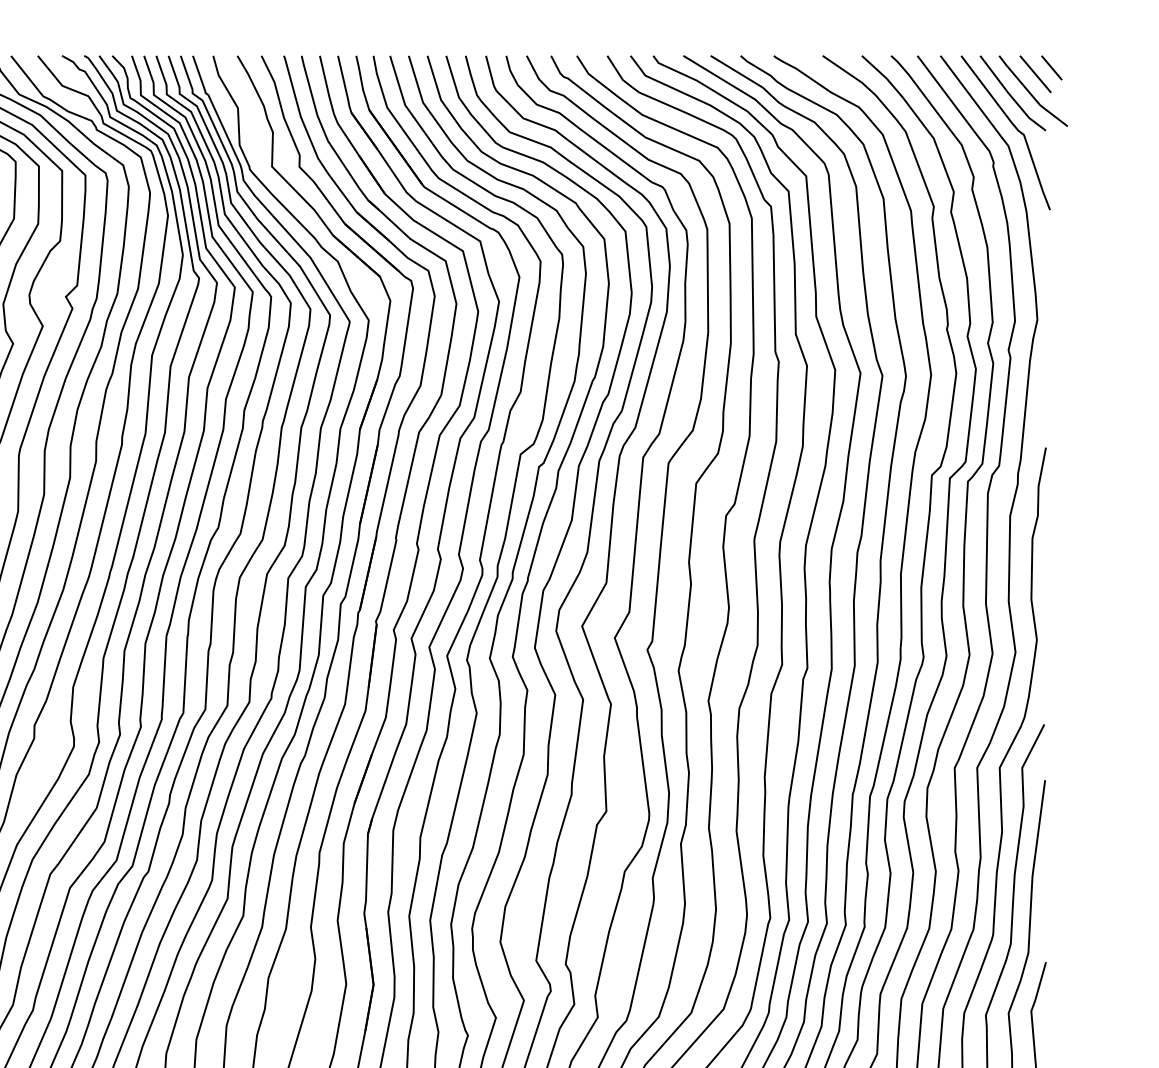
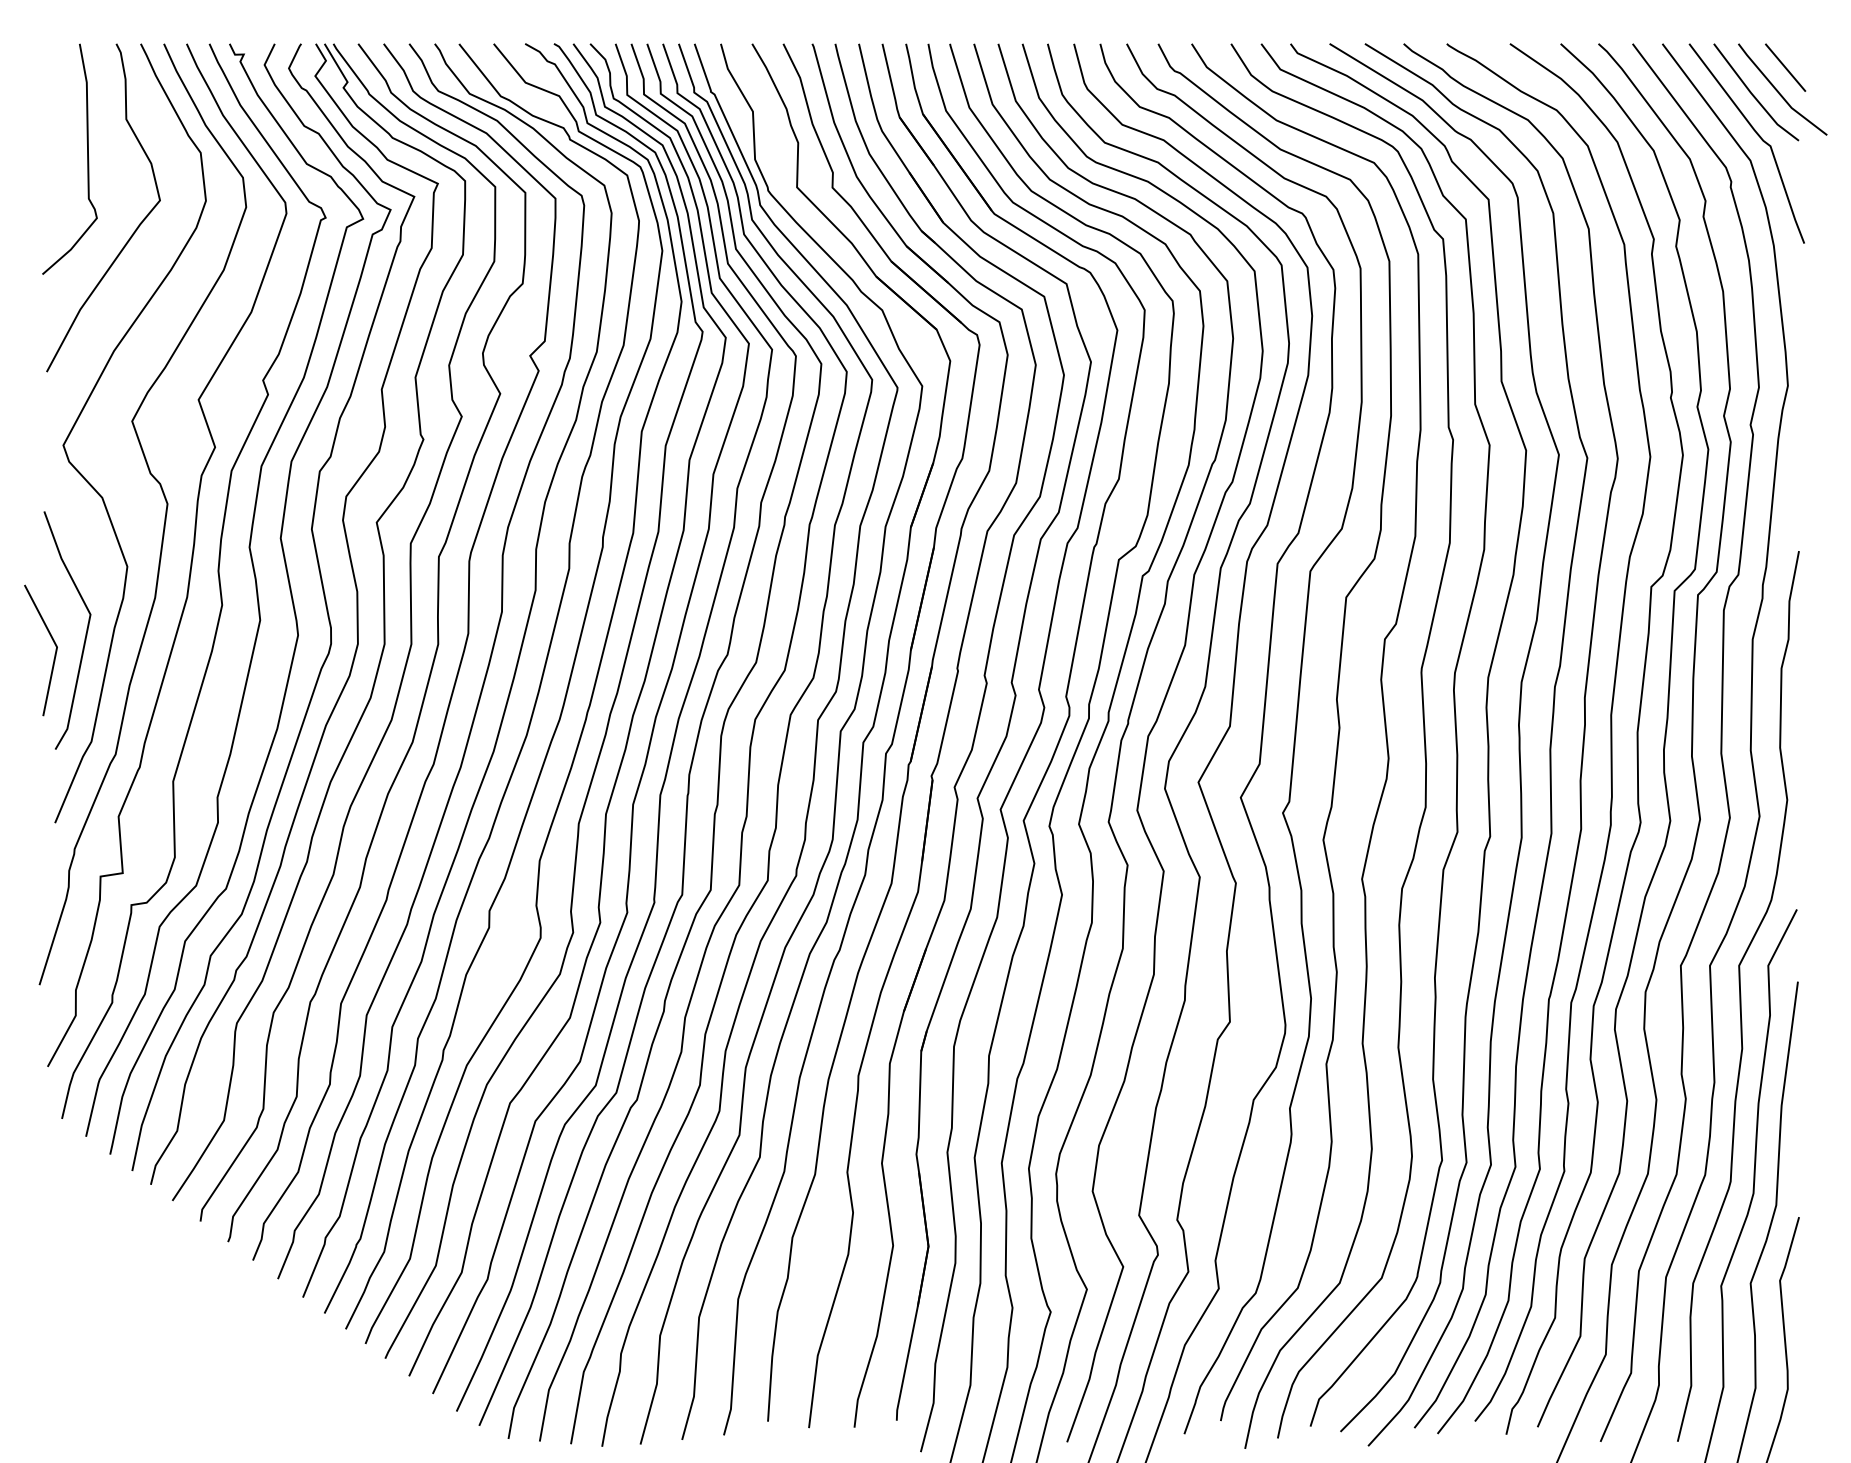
line: (1051, 67) -> (1806, 59), removed

